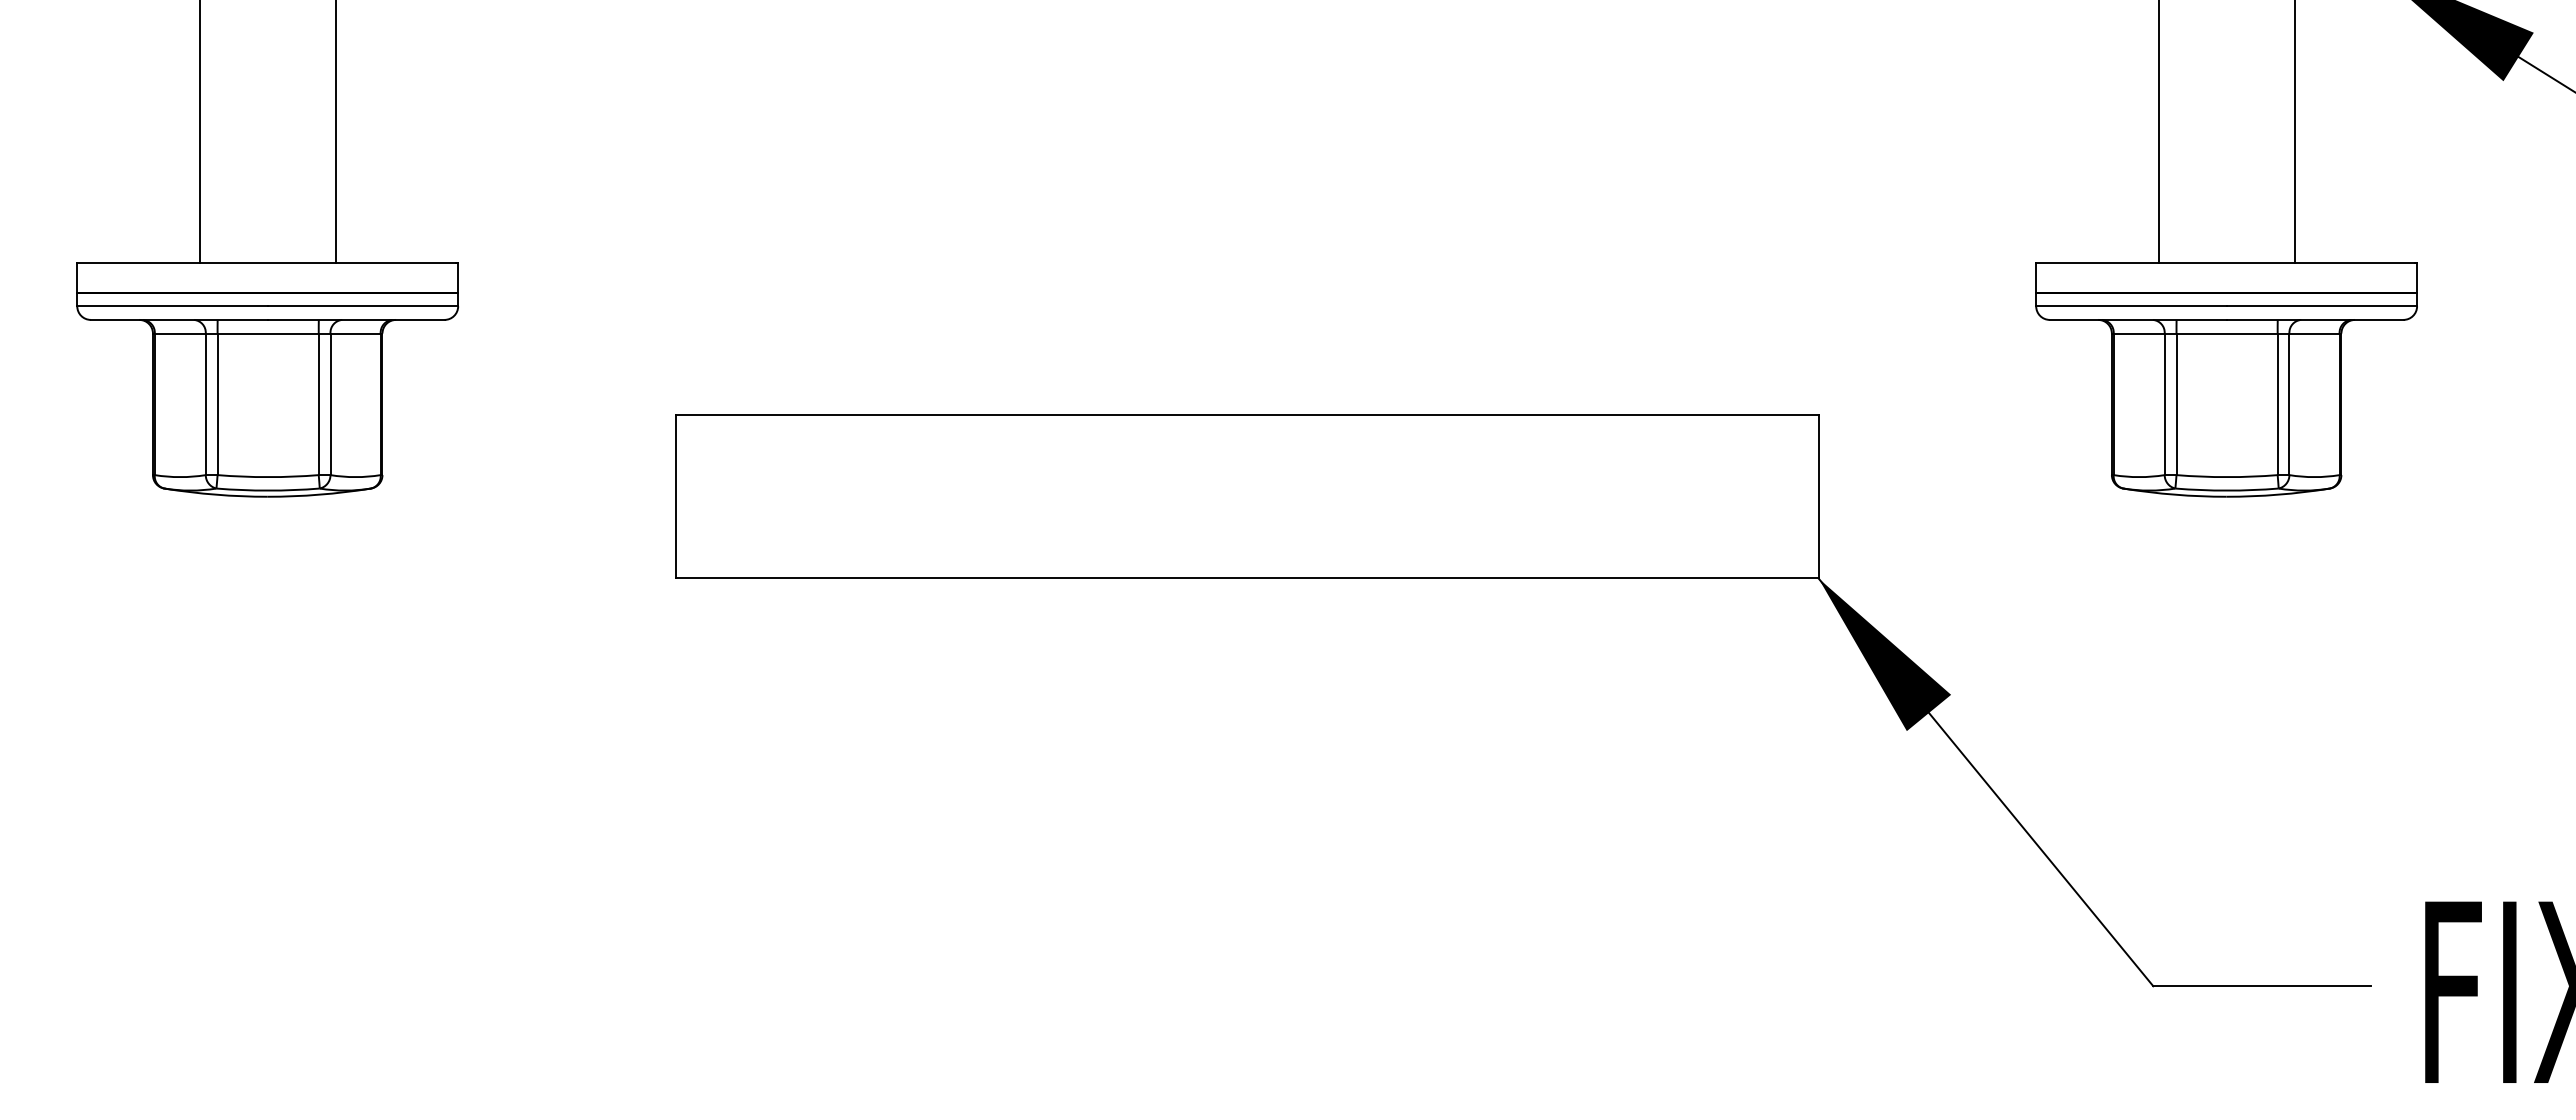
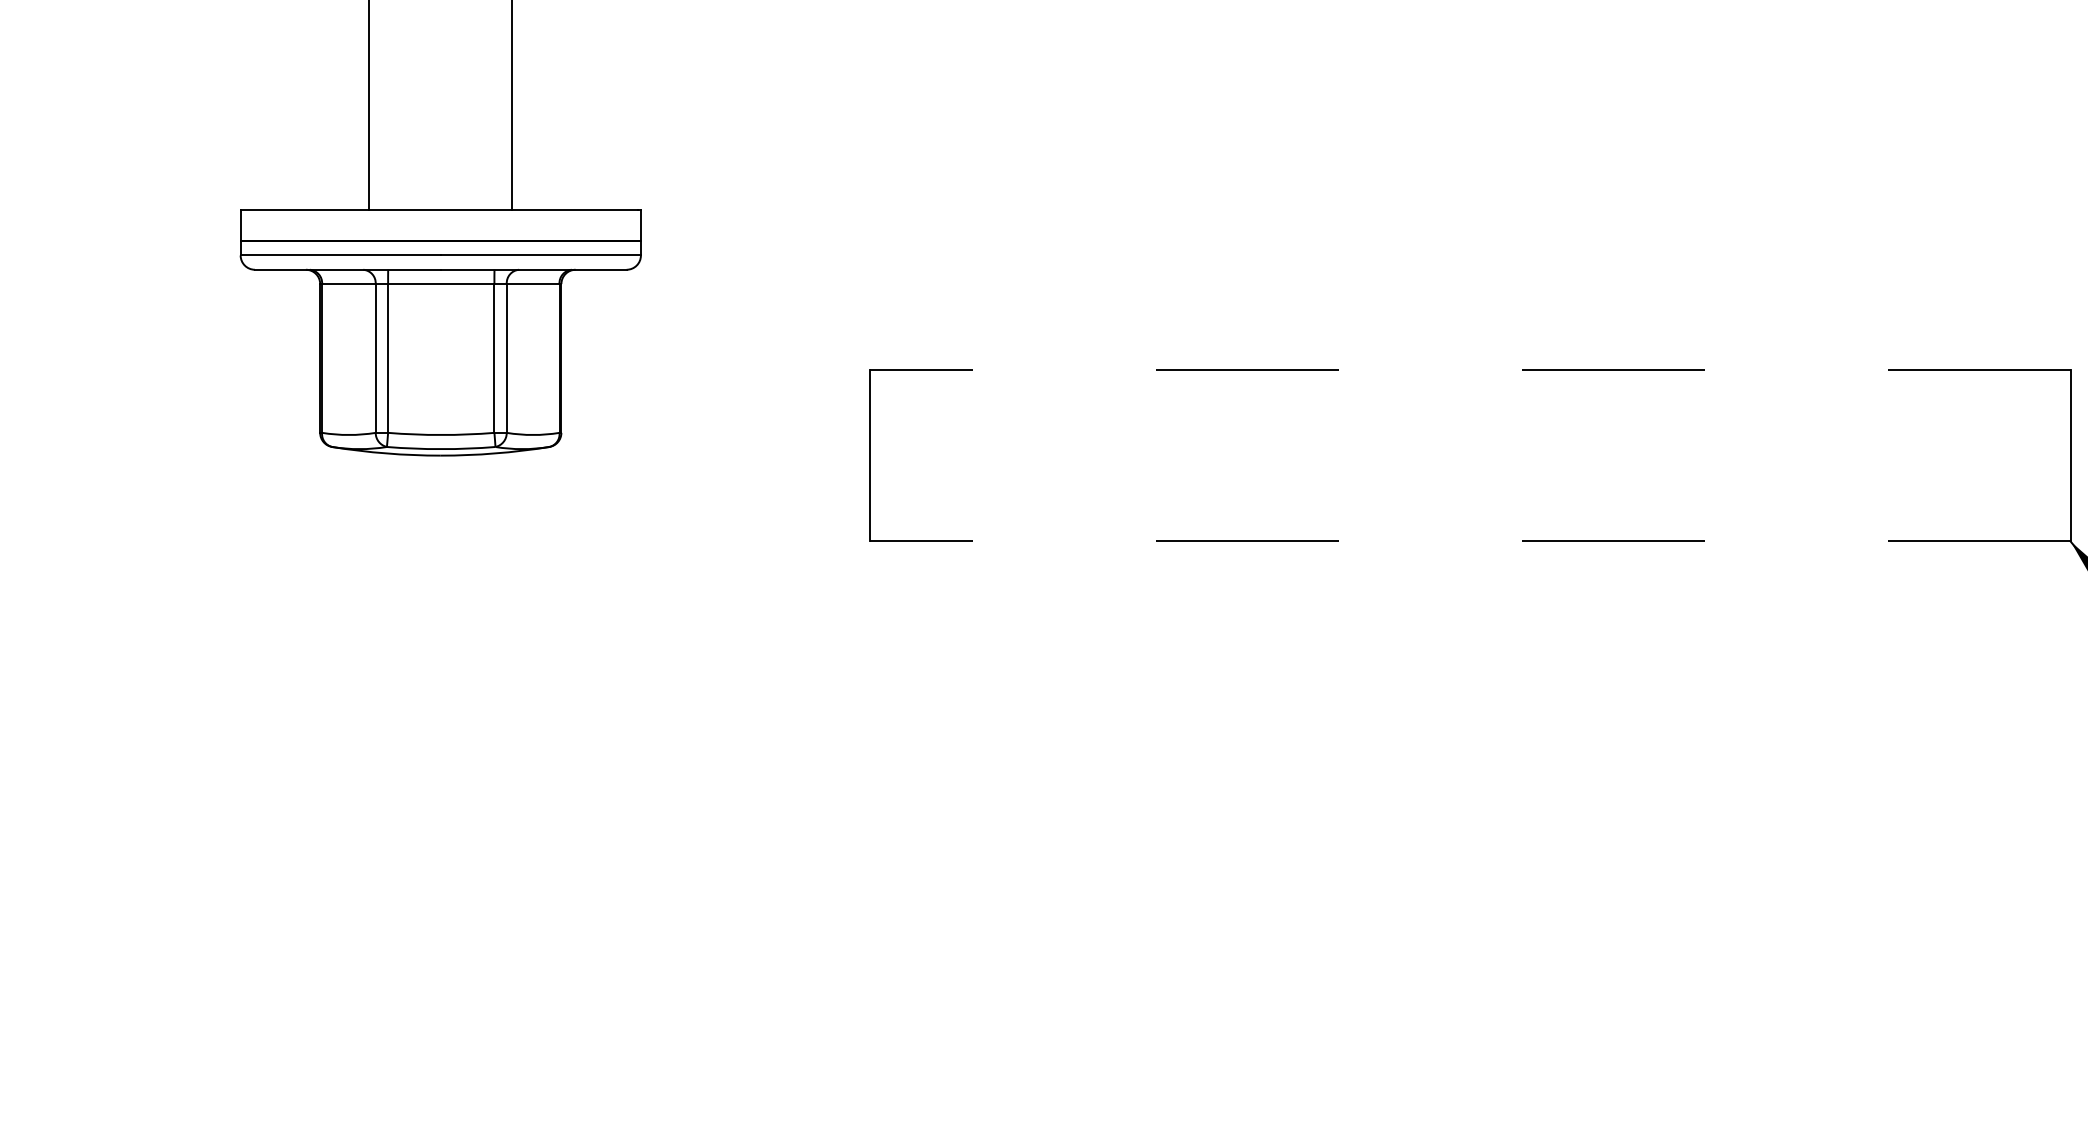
line: (1246, 415) -> (1469, 370), solid -> dashed
line: (1246, 578) -> (1469, 541), solid -> dashed

